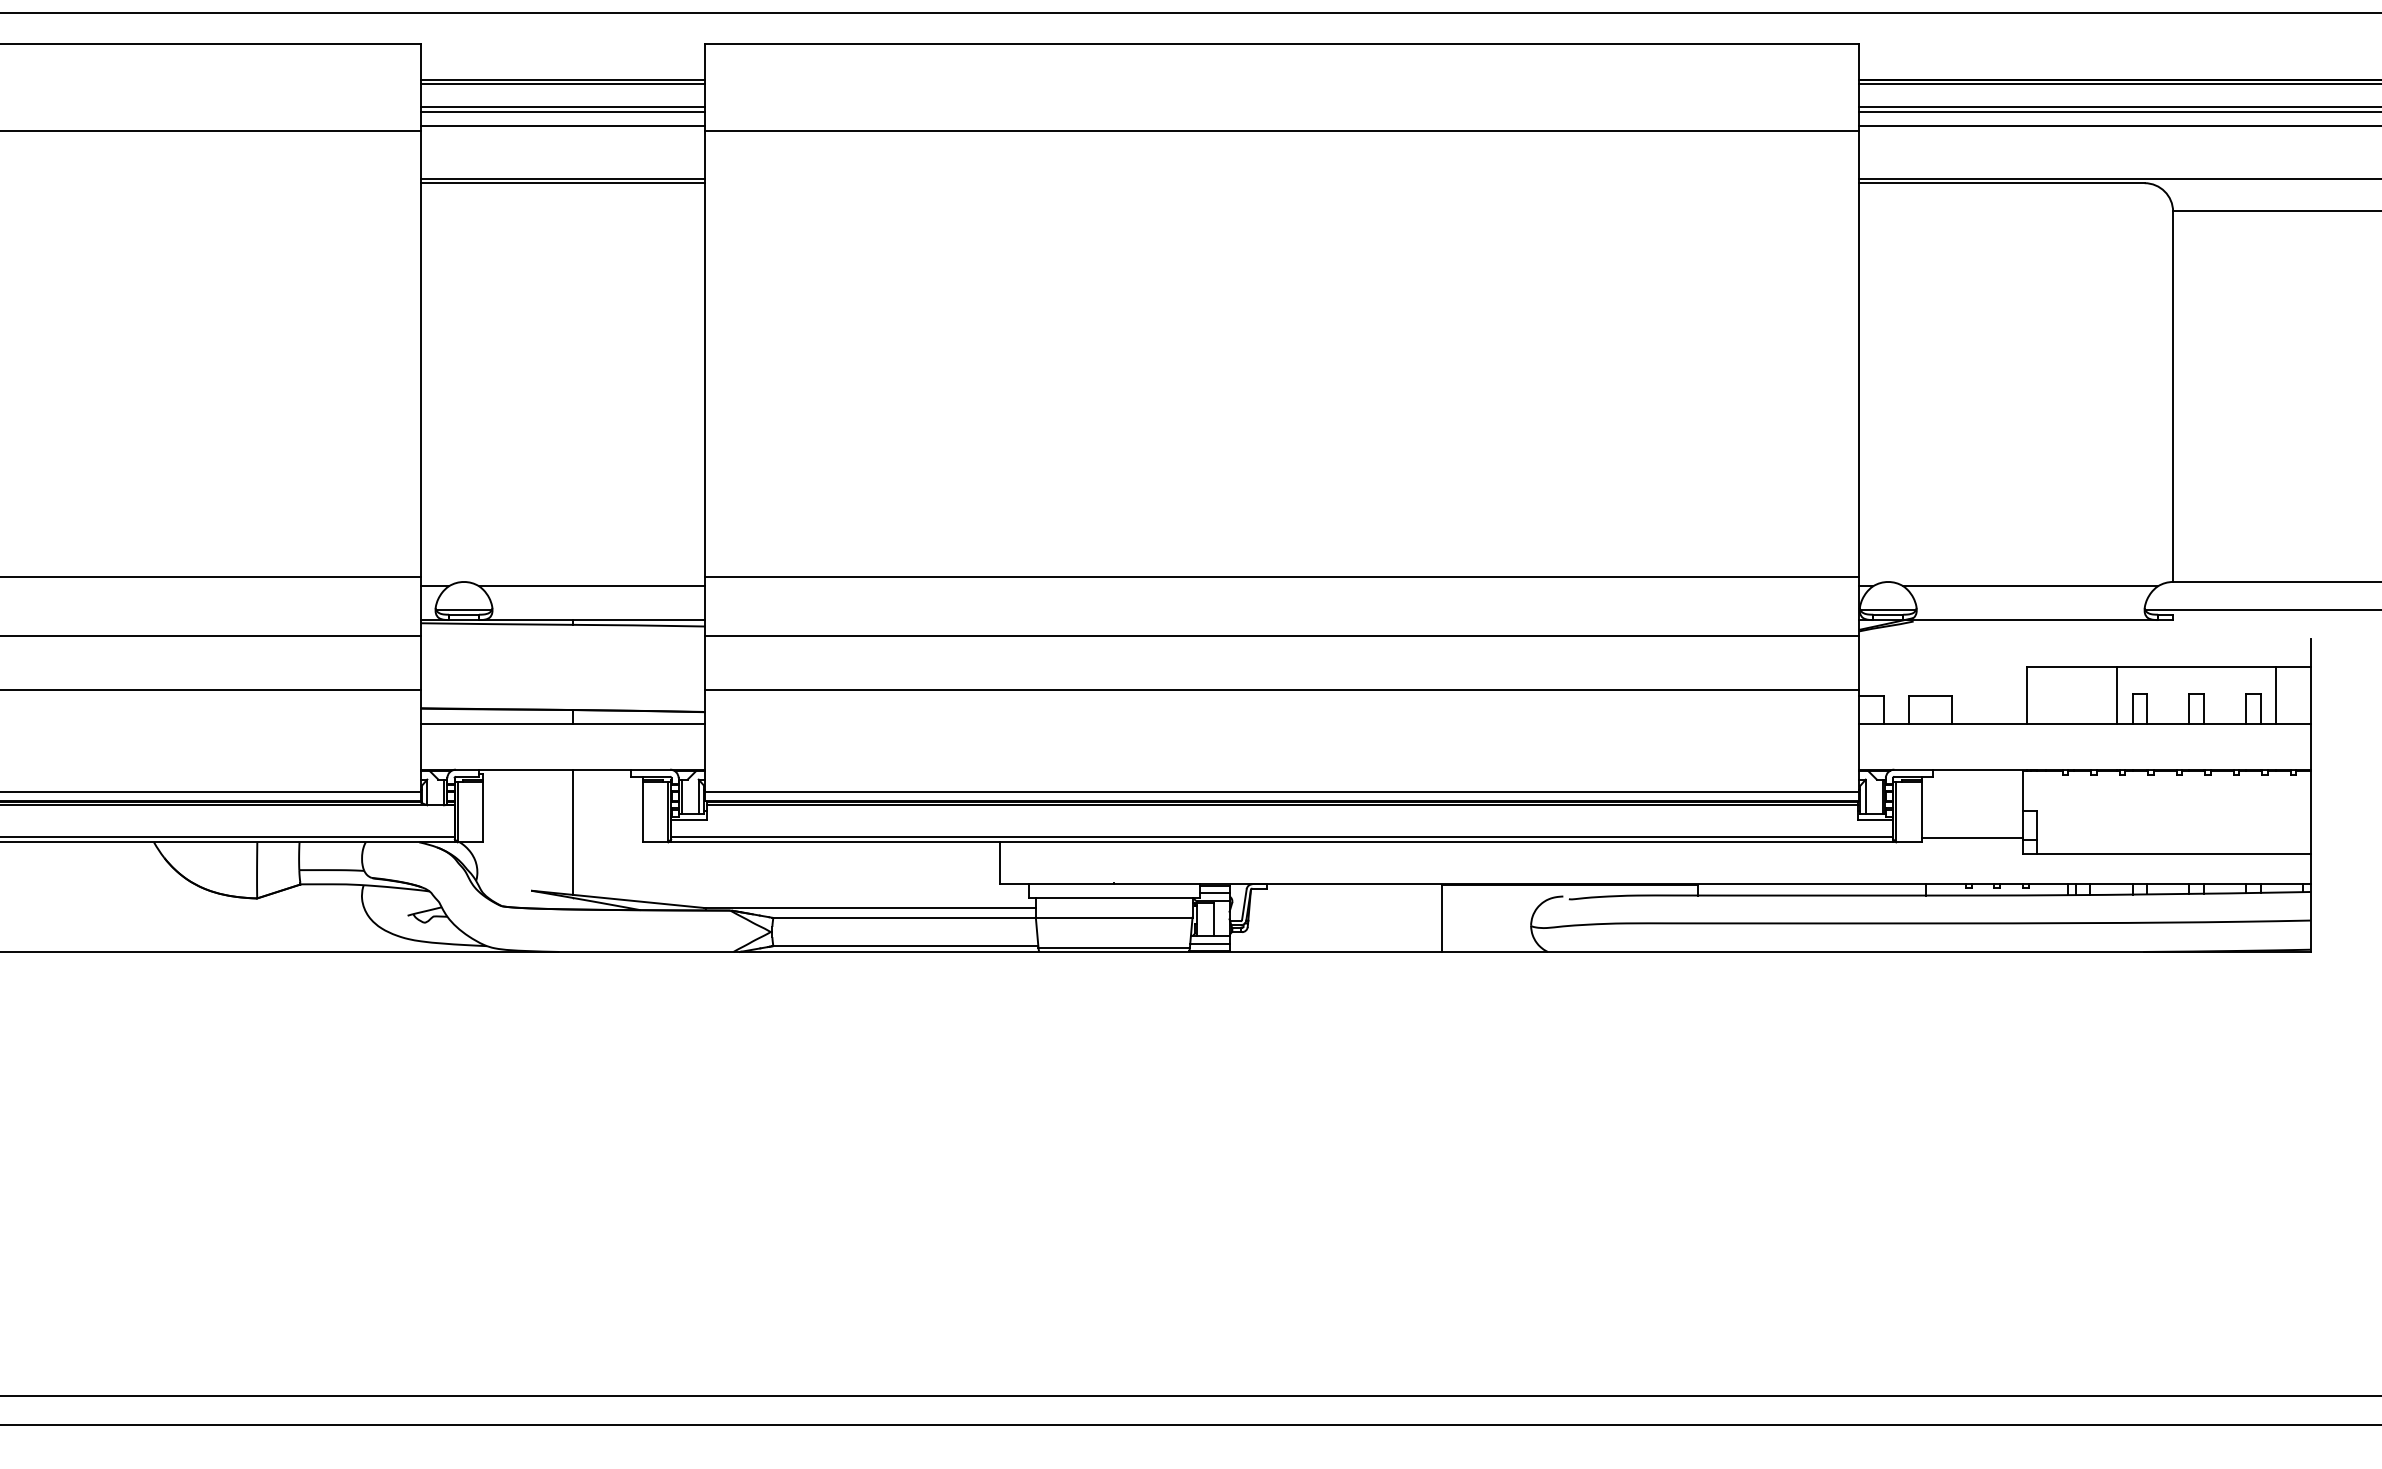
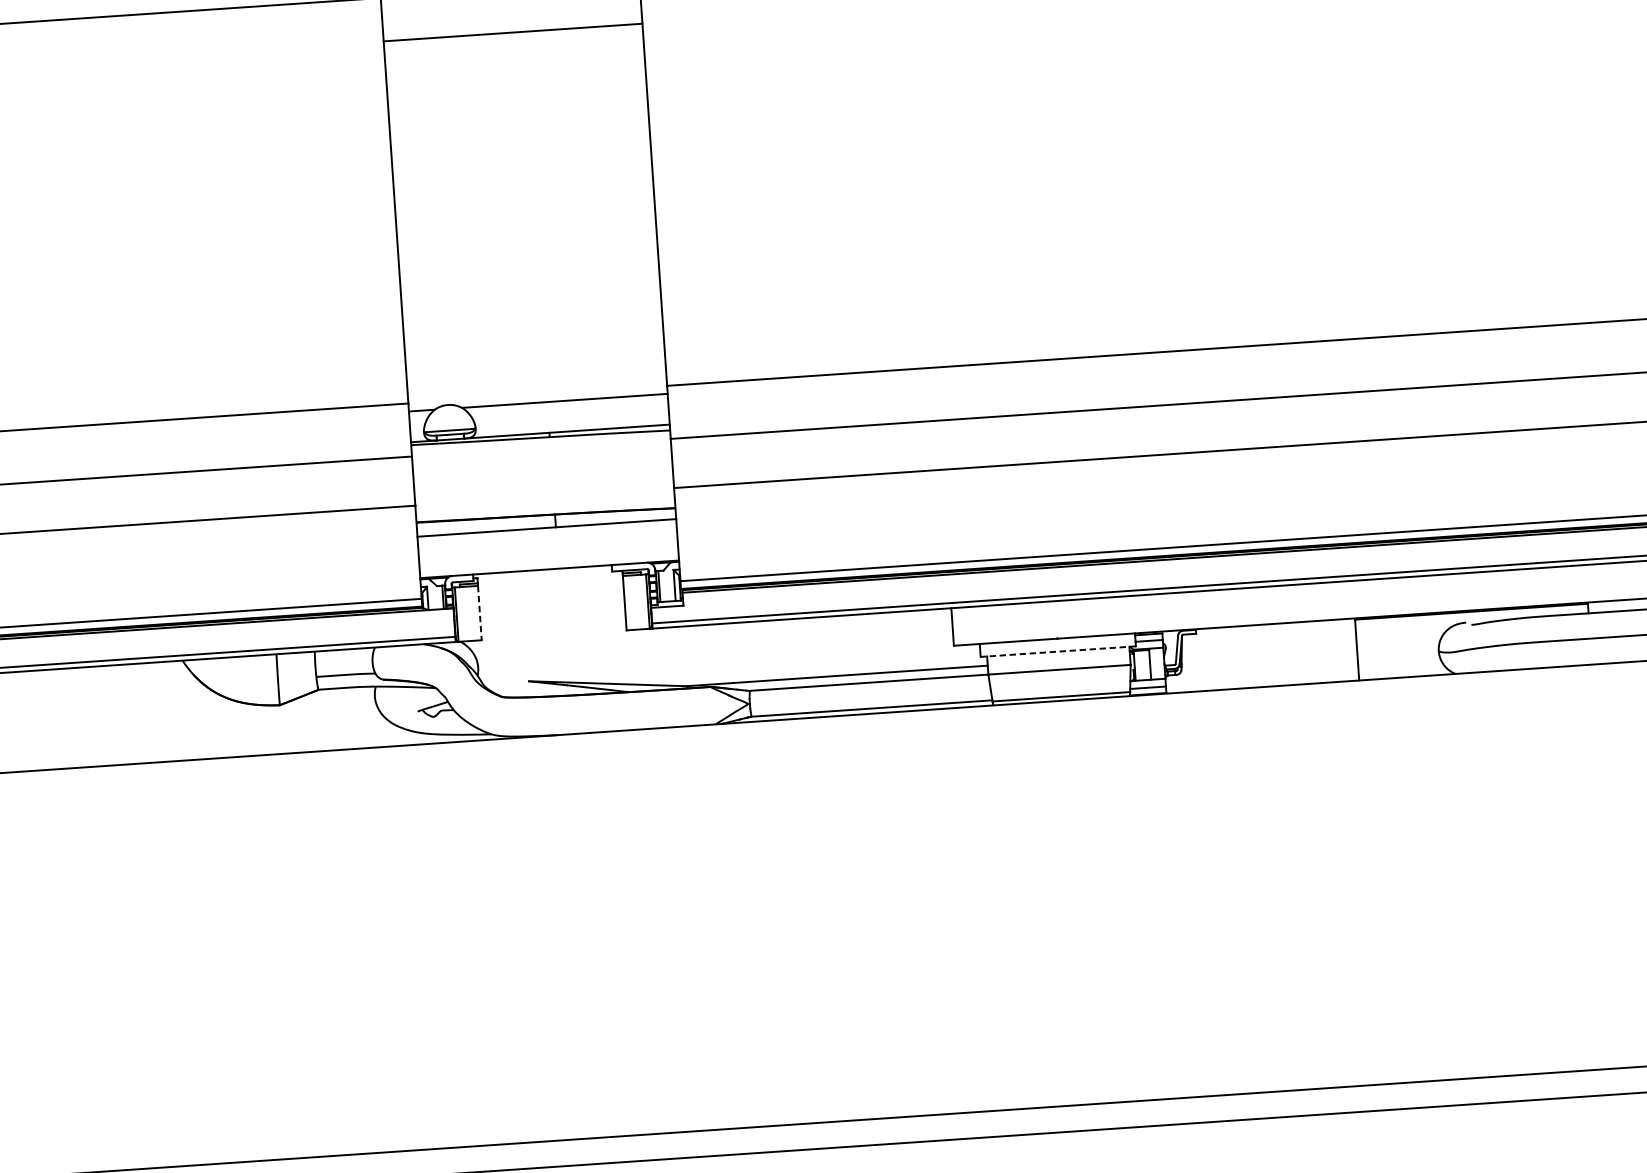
line: (562, 183) -> (512, 36), removed
line: (483, 812) -> (480, 613), solid -> dashed
line: (572, 831) -> (562, 624), removed
line: (1113, 897) -> (1057, 651), solid -> dashed

